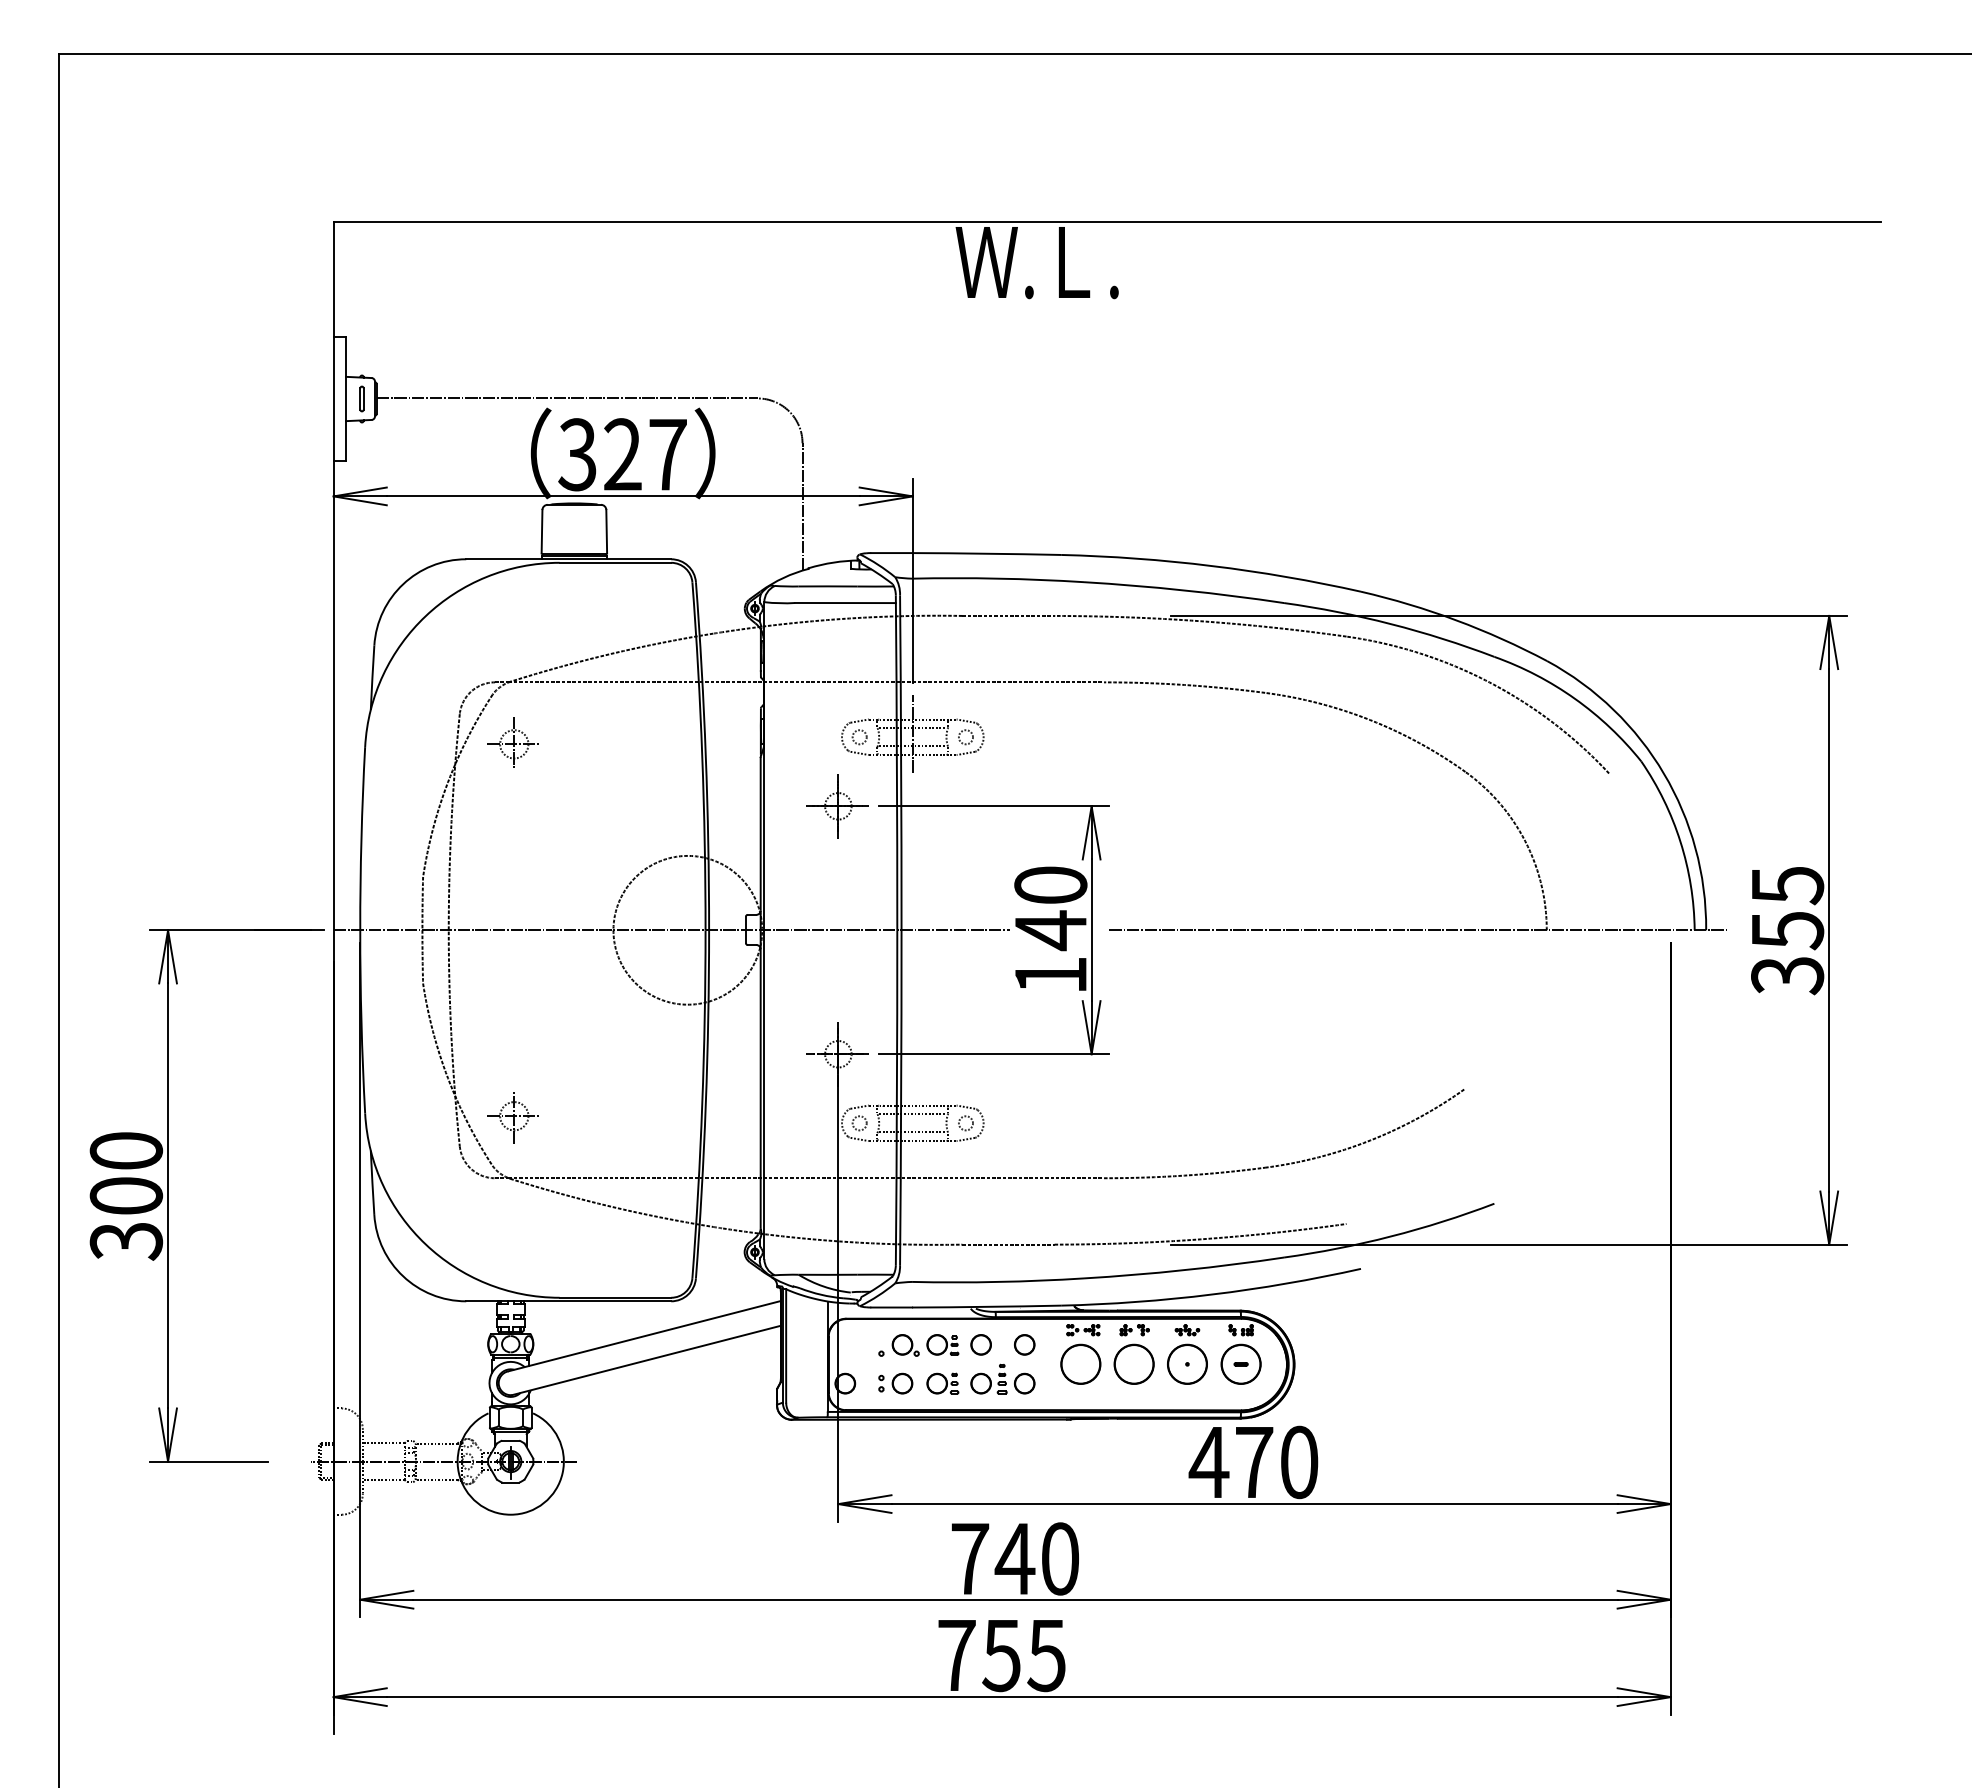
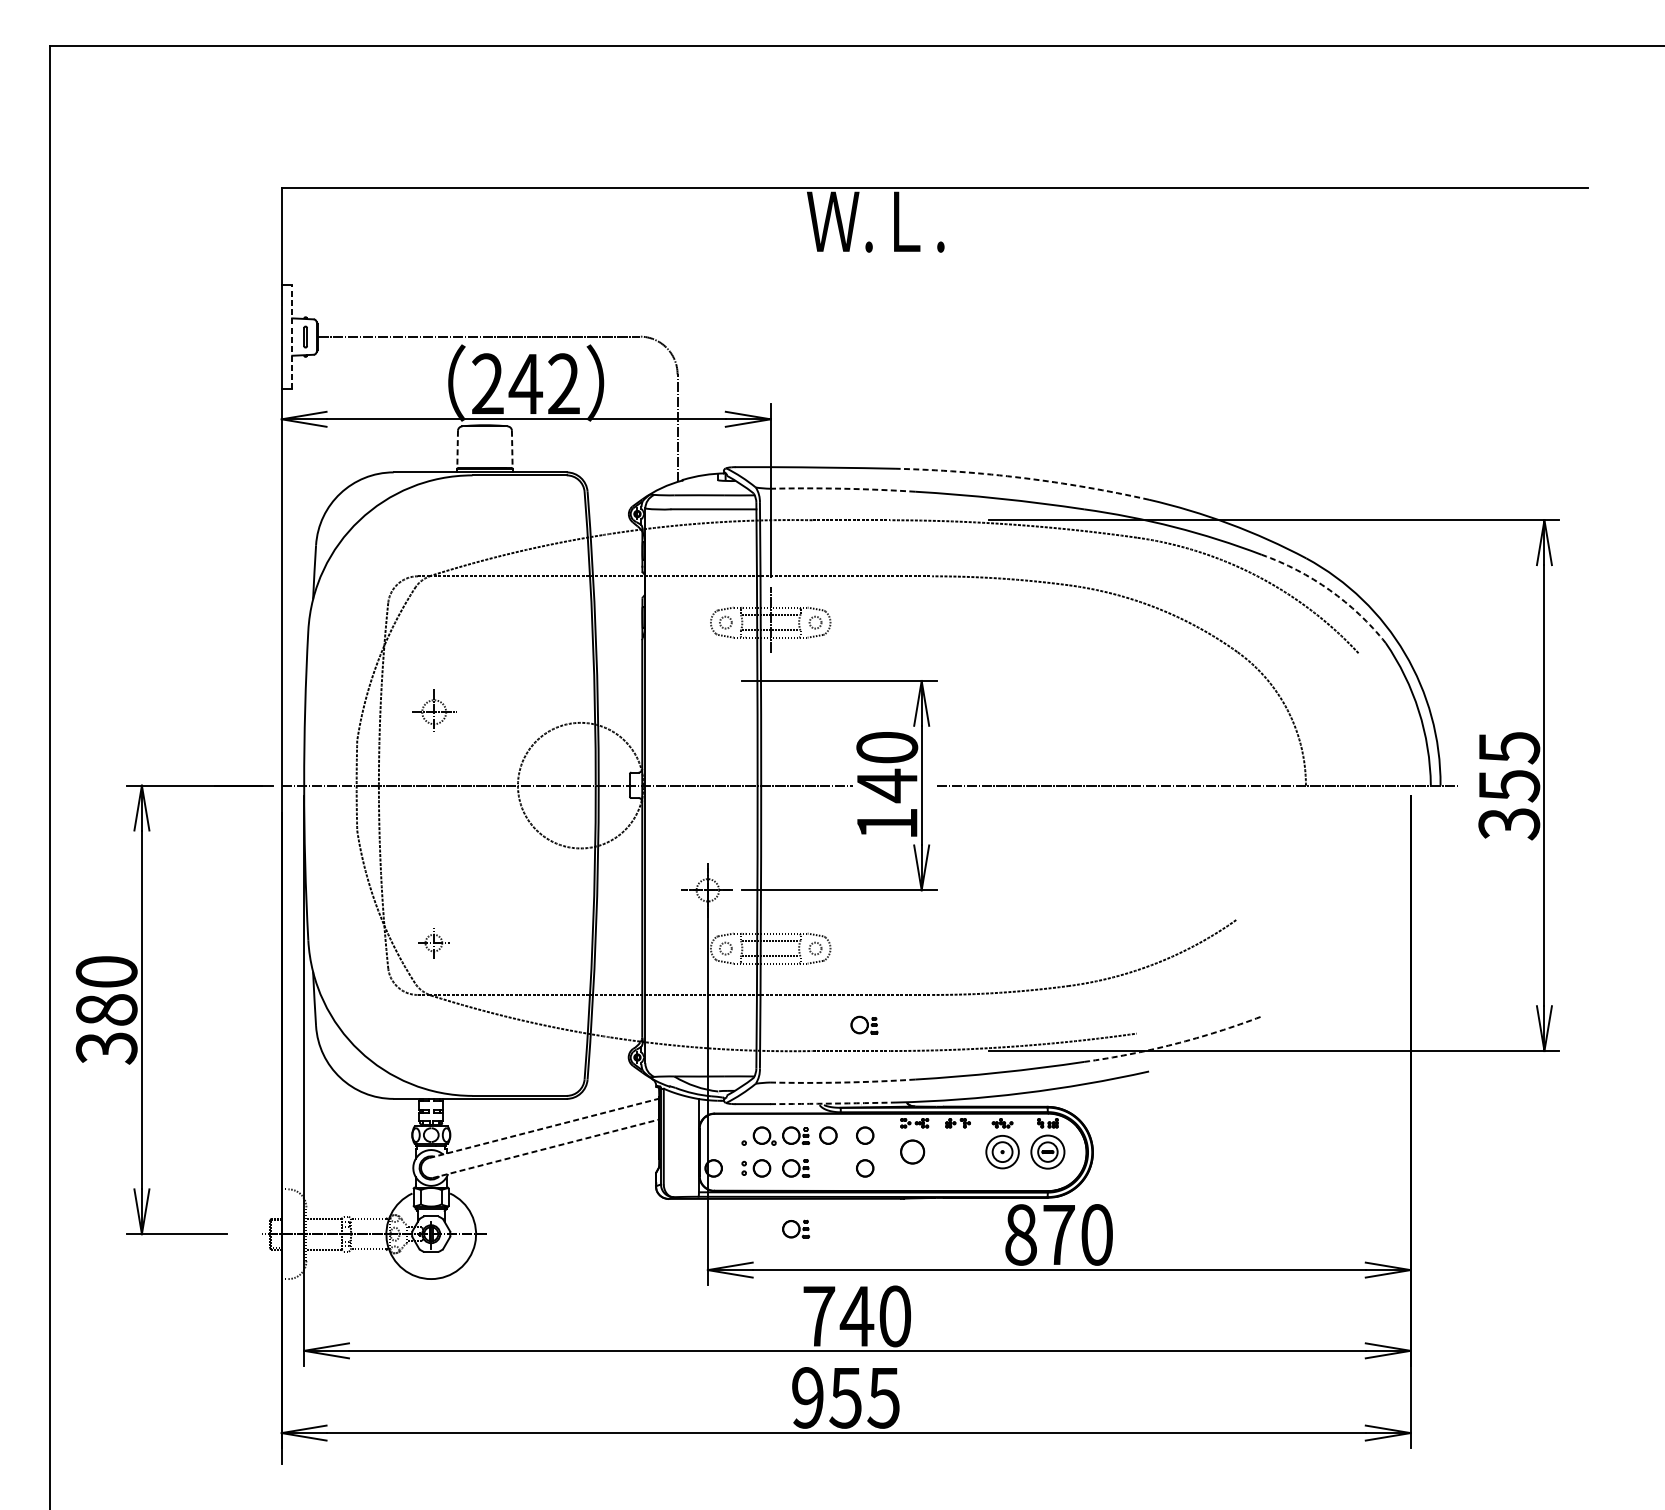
line: (346, 399) -> (292, 337), solid -> dashed
text: (622, 454) -> (525, 383), 327 -> 242
line: (542, 531) -> (458, 448), solid -> dashed
line: (606, 531) -> (512, 448), solid -> dashed
arc: (1211, 566) -> (1022, 478), solid -> dashed
arc: (998, 578) -> (843, 488), solid -> dashed
arc: (1575, 698) -> (1330, 589), solid -> dashed
part: (512, 742) -> (432, 710), moved
part: (837, 806) -> (707, 681), removed
part: (512, 1117) -> (432, 943), size x0.7
text: (125, 1195) -> (105, 1009), 300 -> 380
part: (1023, 1213) -> (864, 1024), added
arc: (1390, 1236) -> (1174, 1044), solid -> dashed
arc: (998, 1281) -> (843, 1082), solid -> dashed
arc: (986, 1306) -> (832, 1103), solid -> dashed
line: (644, 1336) -> (544, 1128), solid -> dashed
line: (646, 1360) -> (545, 1148), solid -> dashed
circle: (1080, 1363) -> (912, 1151), size x0.7
circle: (1133, 1363) -> (957, 1151), removed
circle: (1187, 1363) -> (1002, 1151), size x0.6
circle: (1240, 1364) -> (1047, 1152), size x0.6
part: (988, 1378) -> (834, 1164), removed
part: (942, 1455) -> (795, 1229), added
text: (1208, 1462) -> (1020, 1234), 470 -> 870
text: (956, 1655) -> (807, 1397), 755 -> 955

